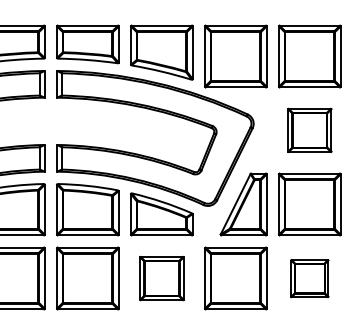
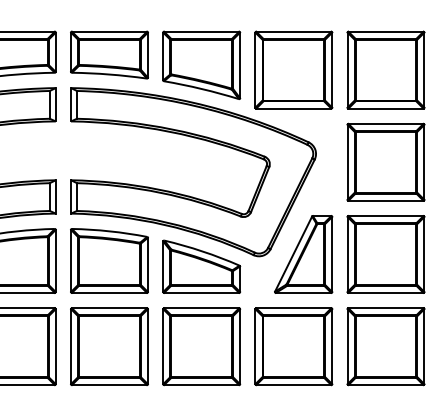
part: (309, 129) -> (385, 161), size x1.43
part: (161, 278) -> (201, 346), size x1.43
part: (309, 278) -> (385, 346), size x1.67

